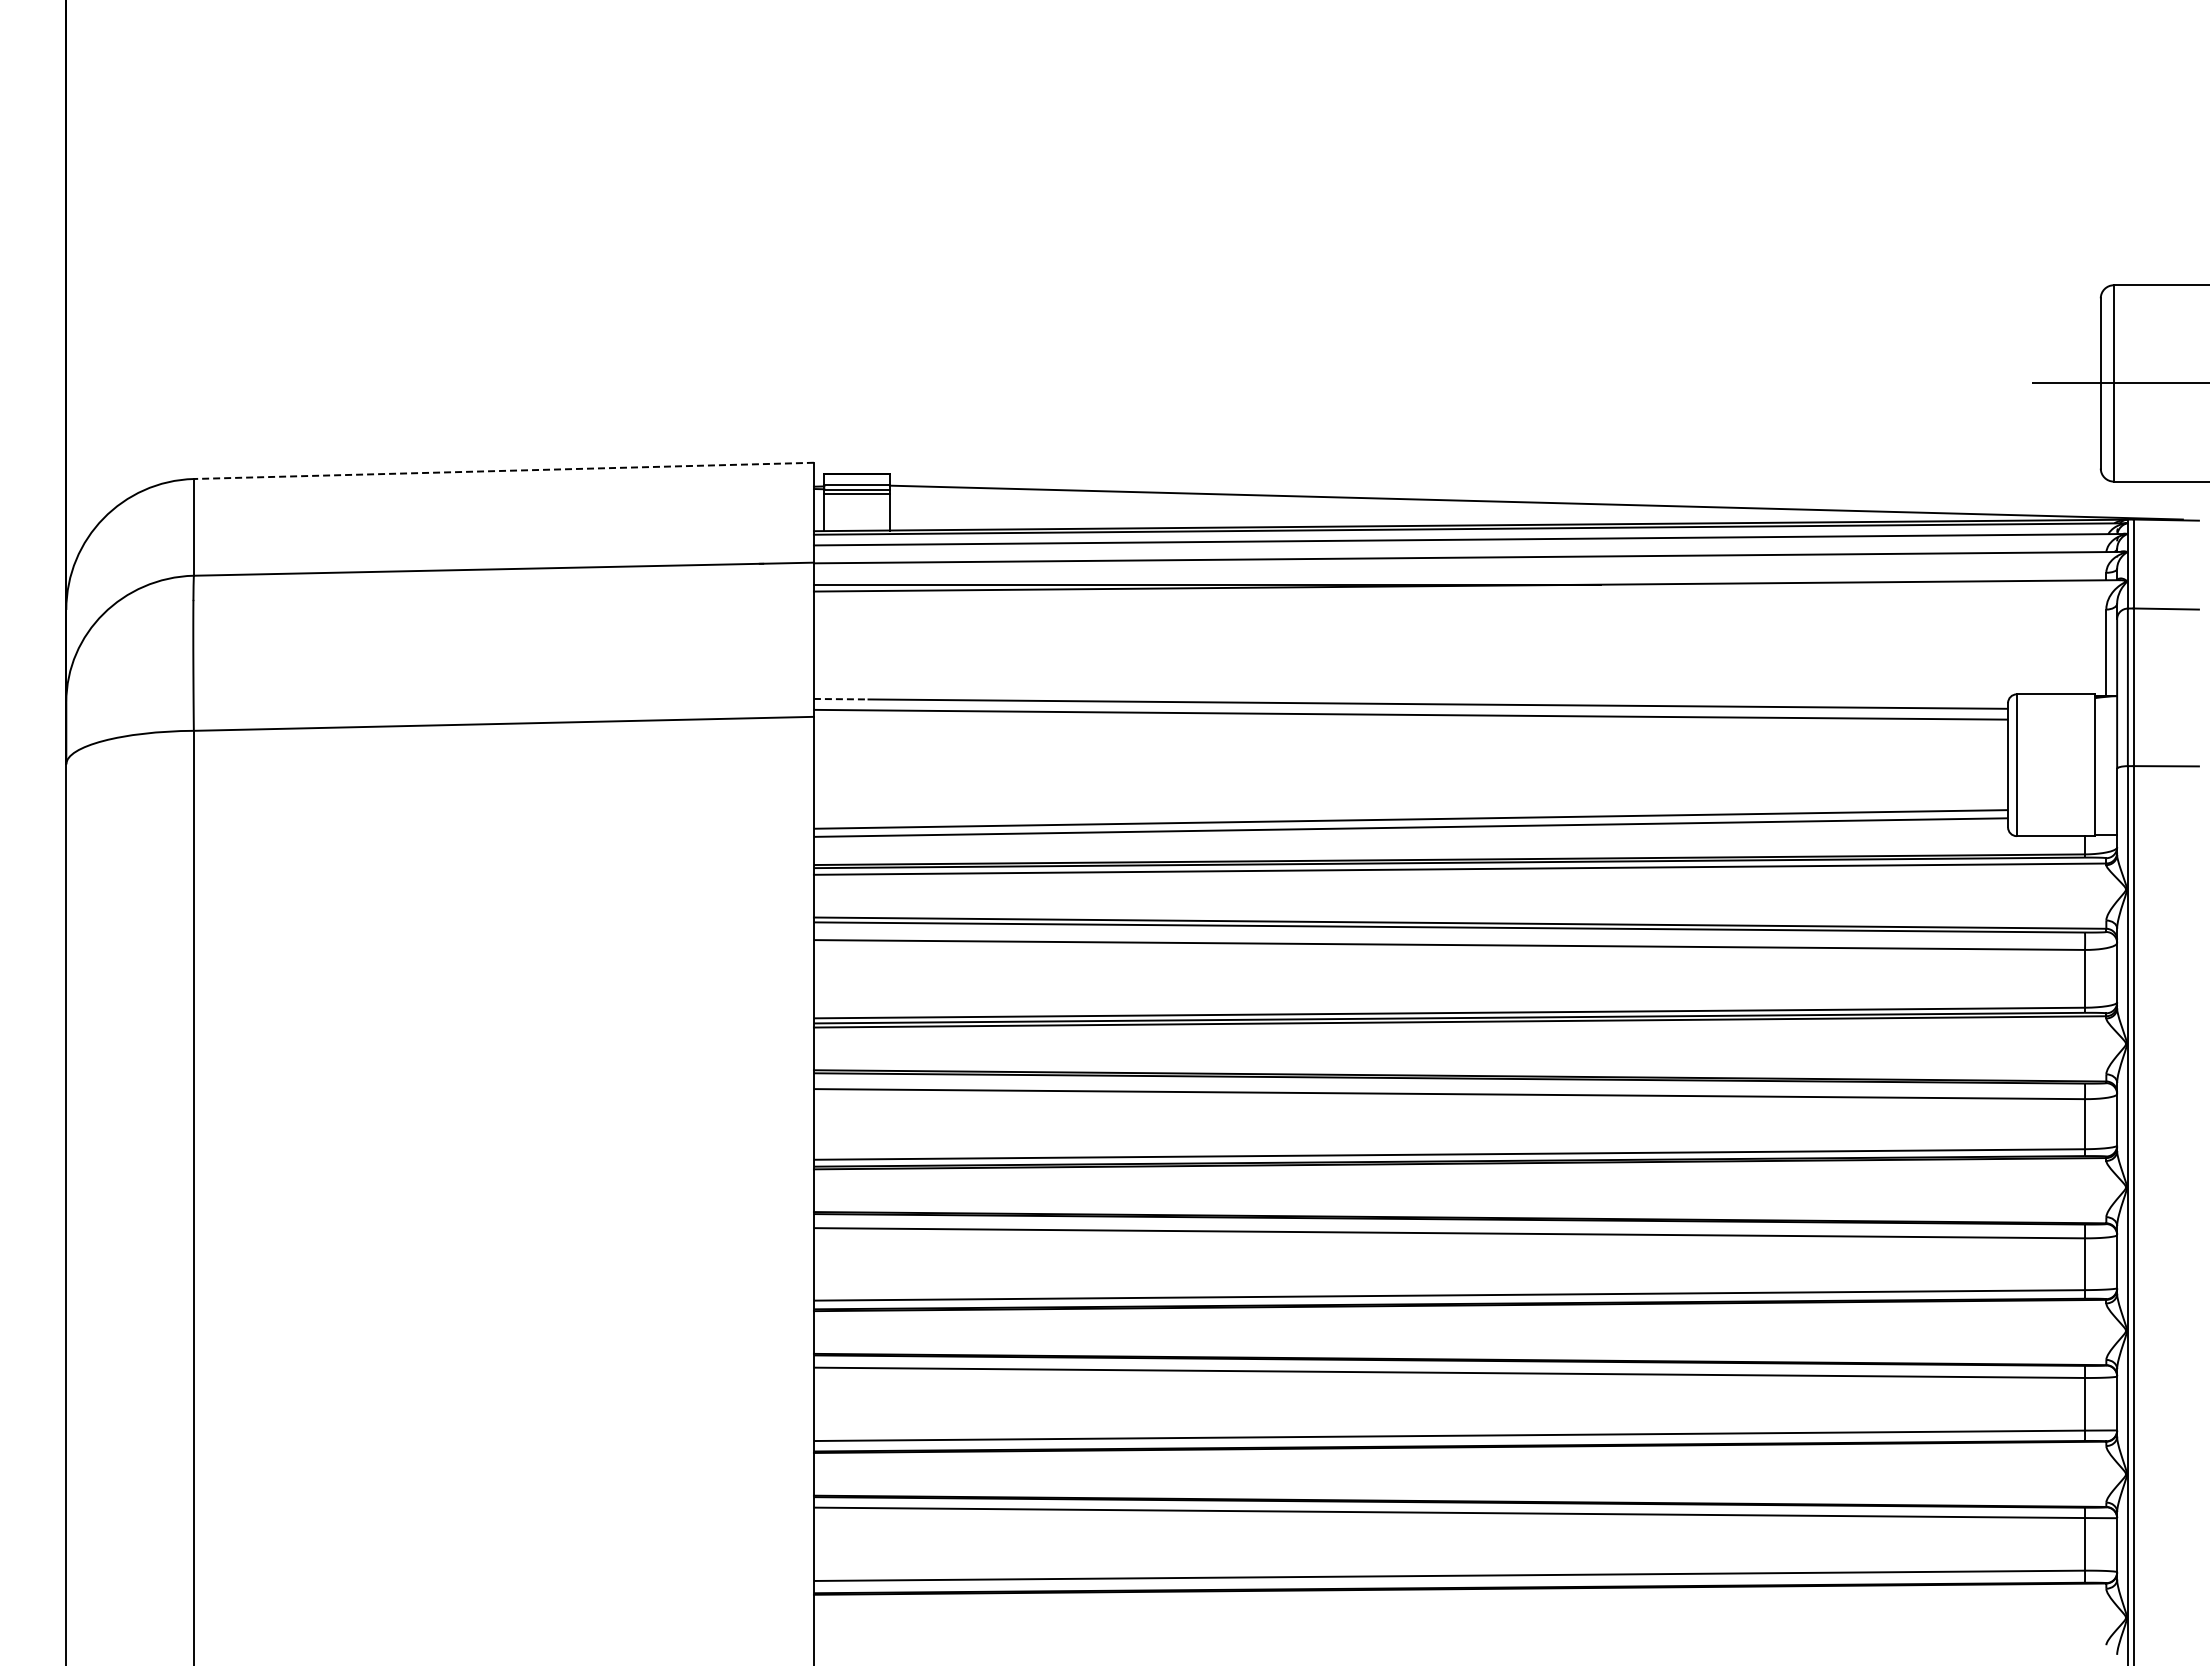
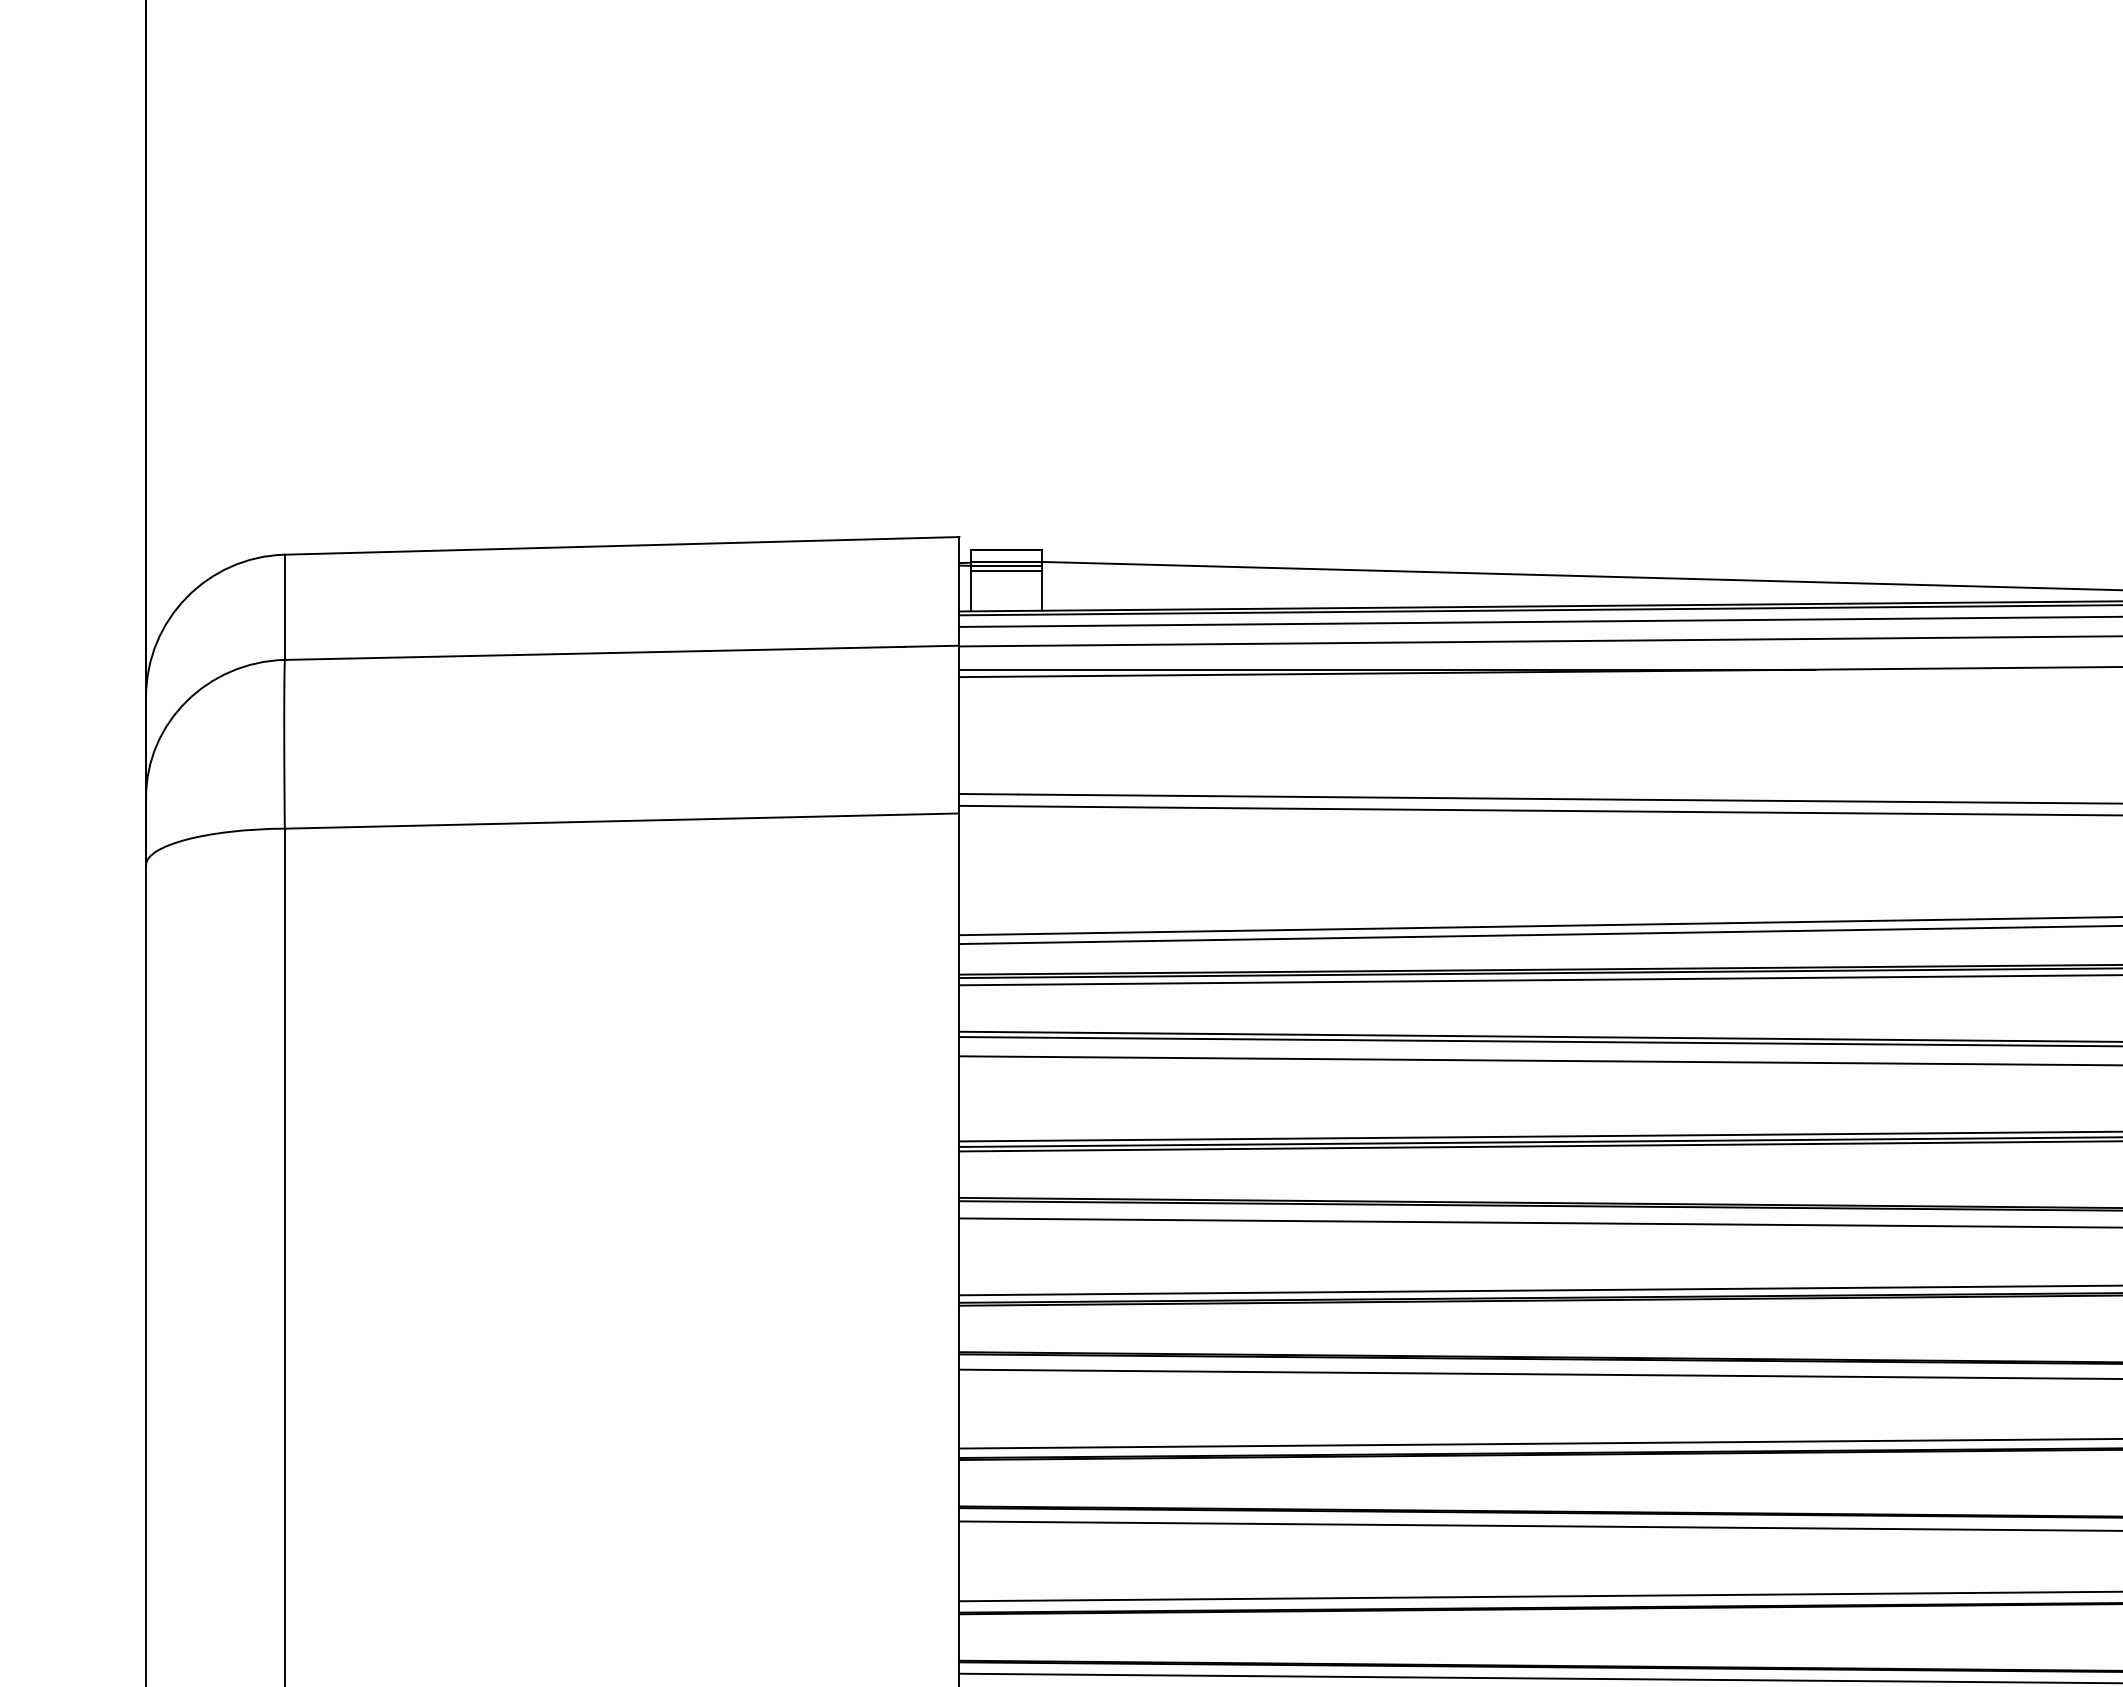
line: (503, 470) -> (621, 545), dashed -> solid
line: (840, 699) -> (988, 794), dashed -> solid

